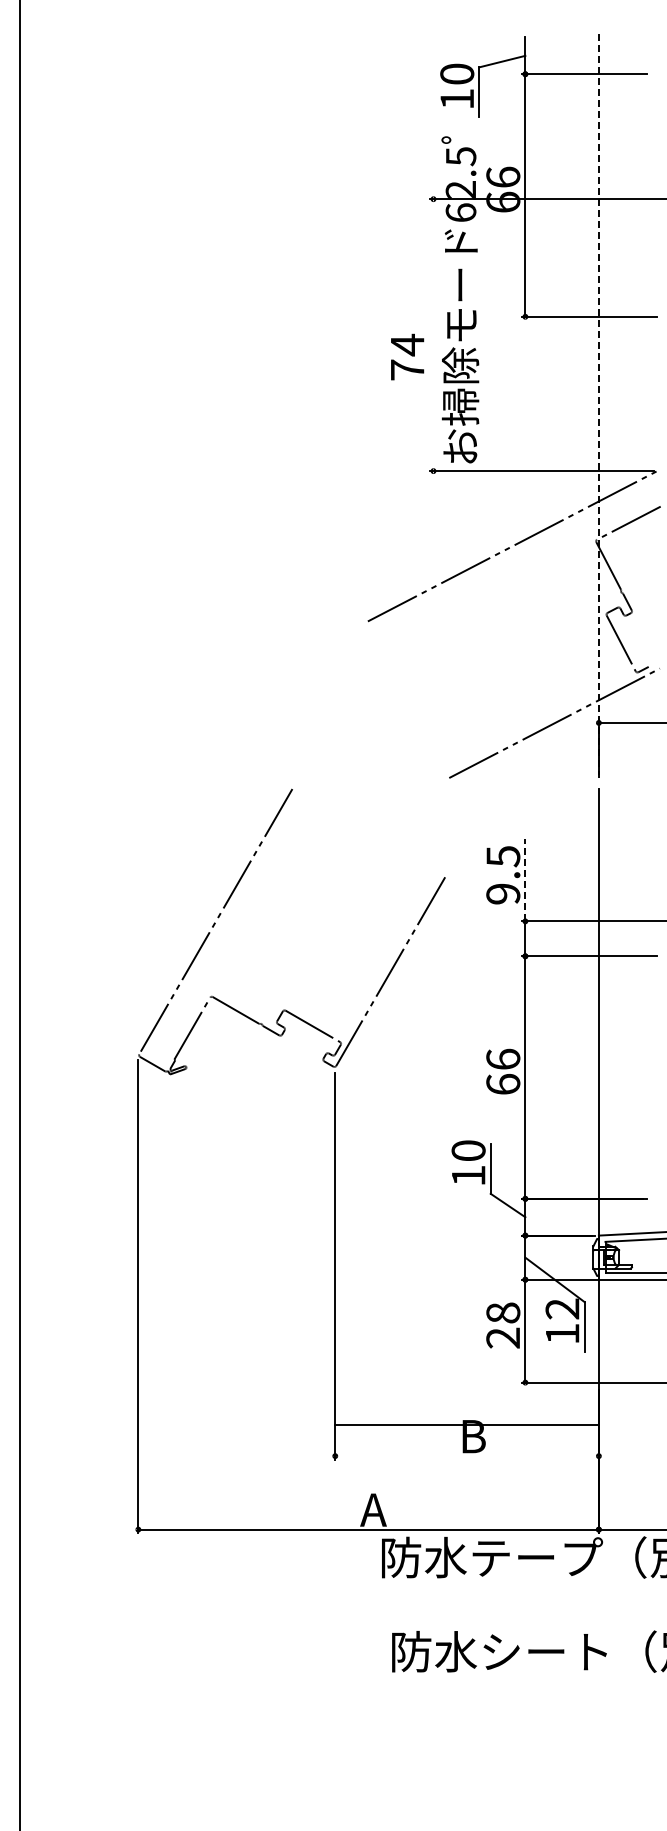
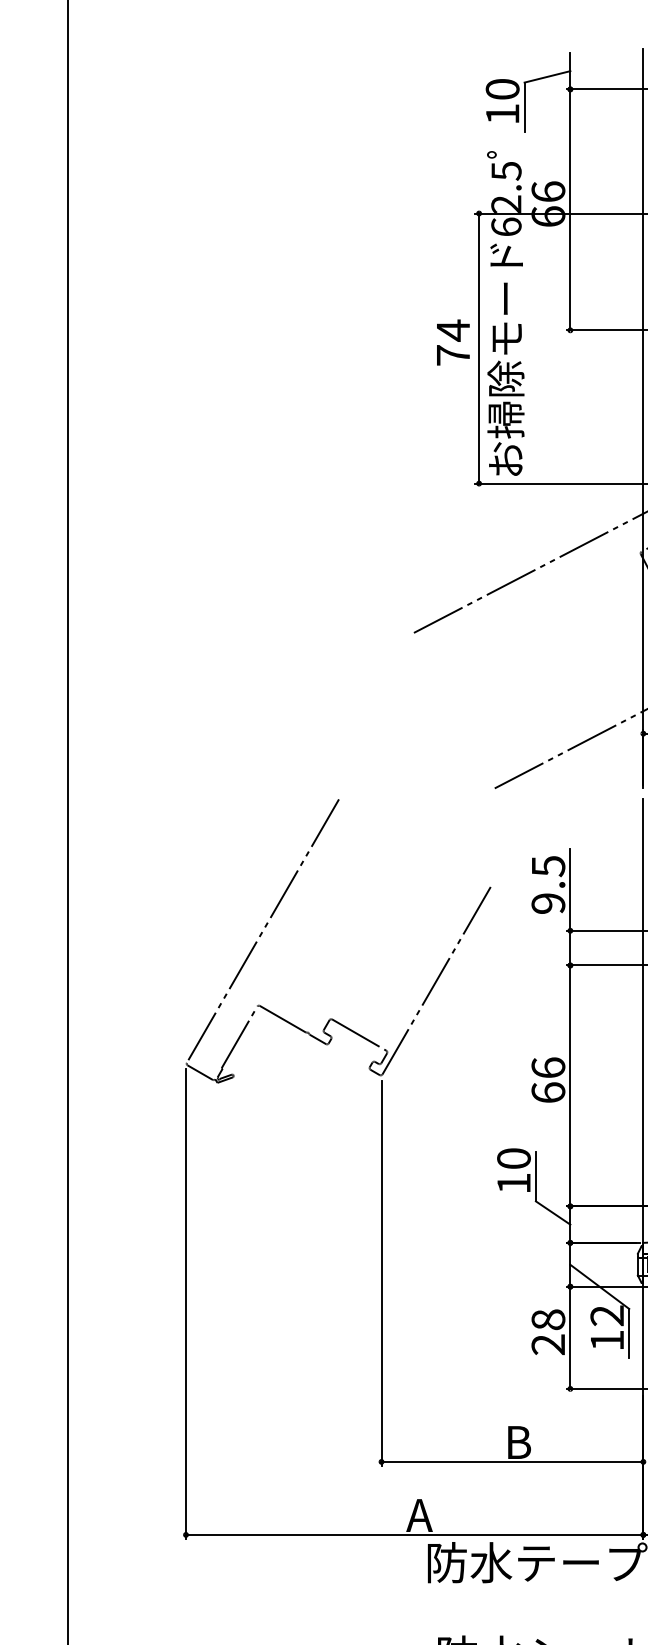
line: (433, 335) -> (479, 348), added
text: (407, 356) -> (453, 341), moved
line: (598, 405) -> (642, 418), dashed -> solid
line: (525, 879) -> (570, 889), dashed -> solid
line: (466, 1425) -> (511, 1462), moved

